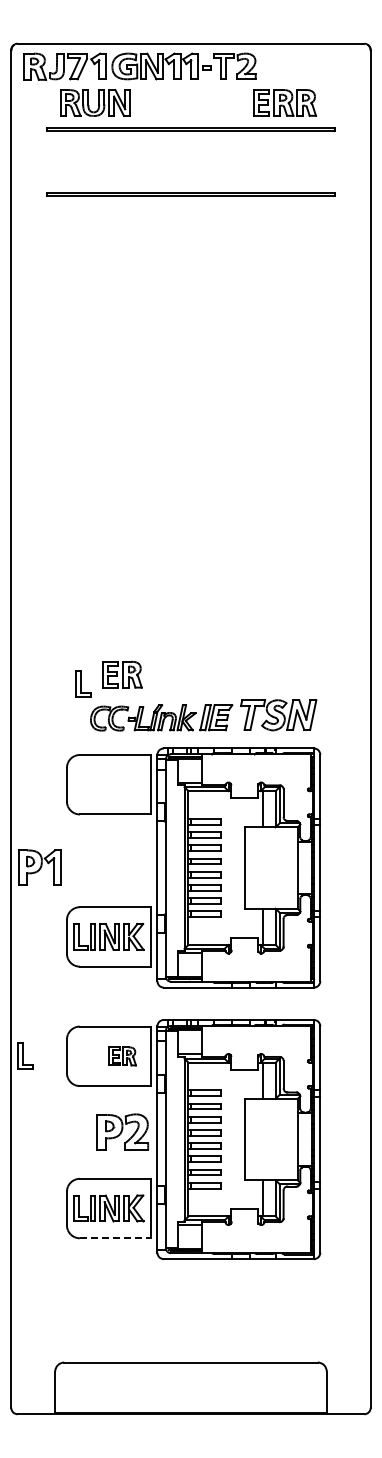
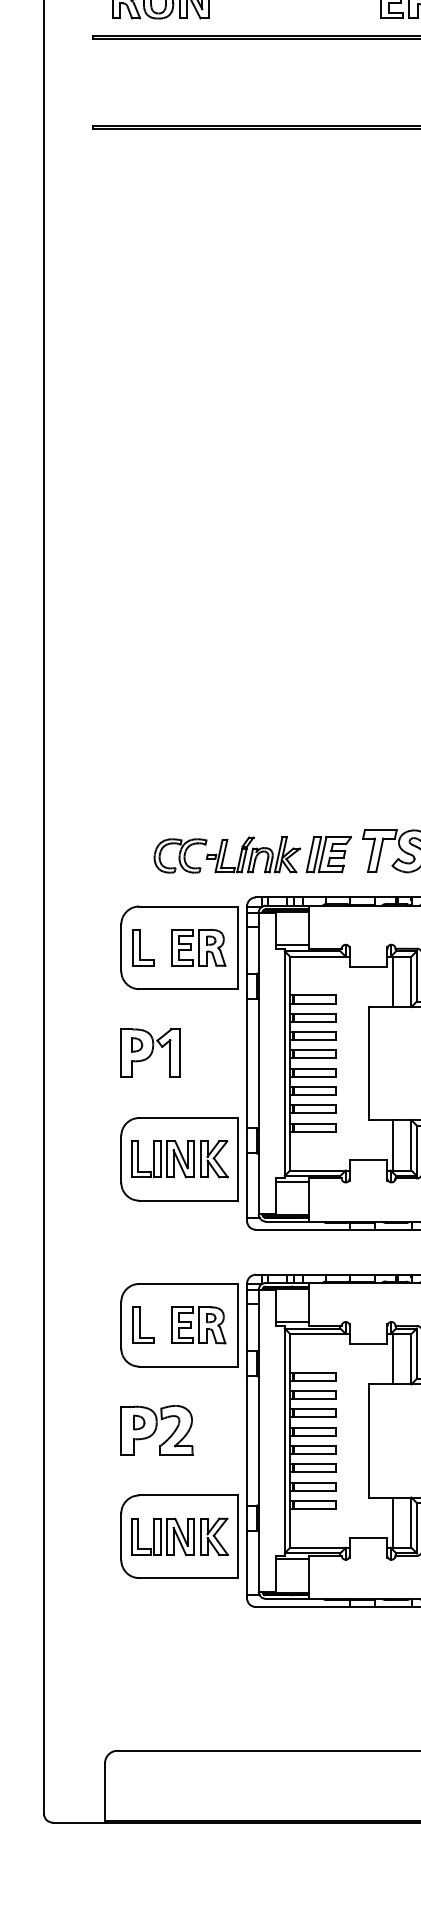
part: (122, 674) -> (198, 947), moved
part: (83, 683) -> (144, 947), moved
part: (39, 867) -> (149, 1053), moved
part: (25, 1055) -> (144, 1324), moved
part: (122, 1056) -> (198, 1325), size x1.43
part: (122, 1131) -> (156, 1429), moved
line: (115, 1238) -> (188, 1578), dashed -> solid

